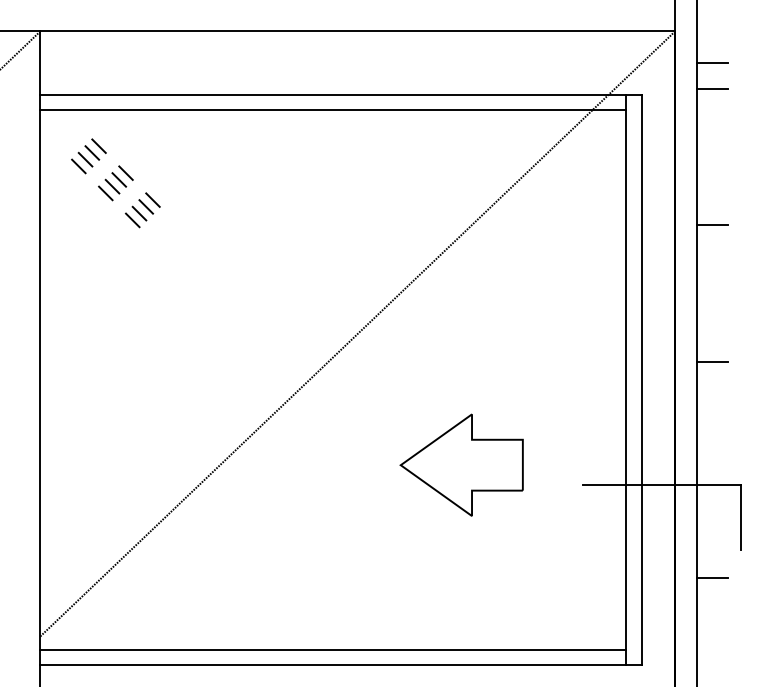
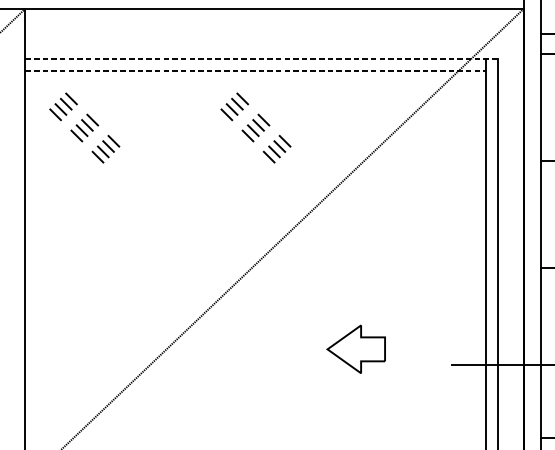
line: (341, 95) -> (261, 59), solid -> dashed
line: (333, 110) -> (255, 70), solid -> dashed
part: (333, 183) -> (255, 128), added
part: (461, 464) -> (356, 348), size x0.6

